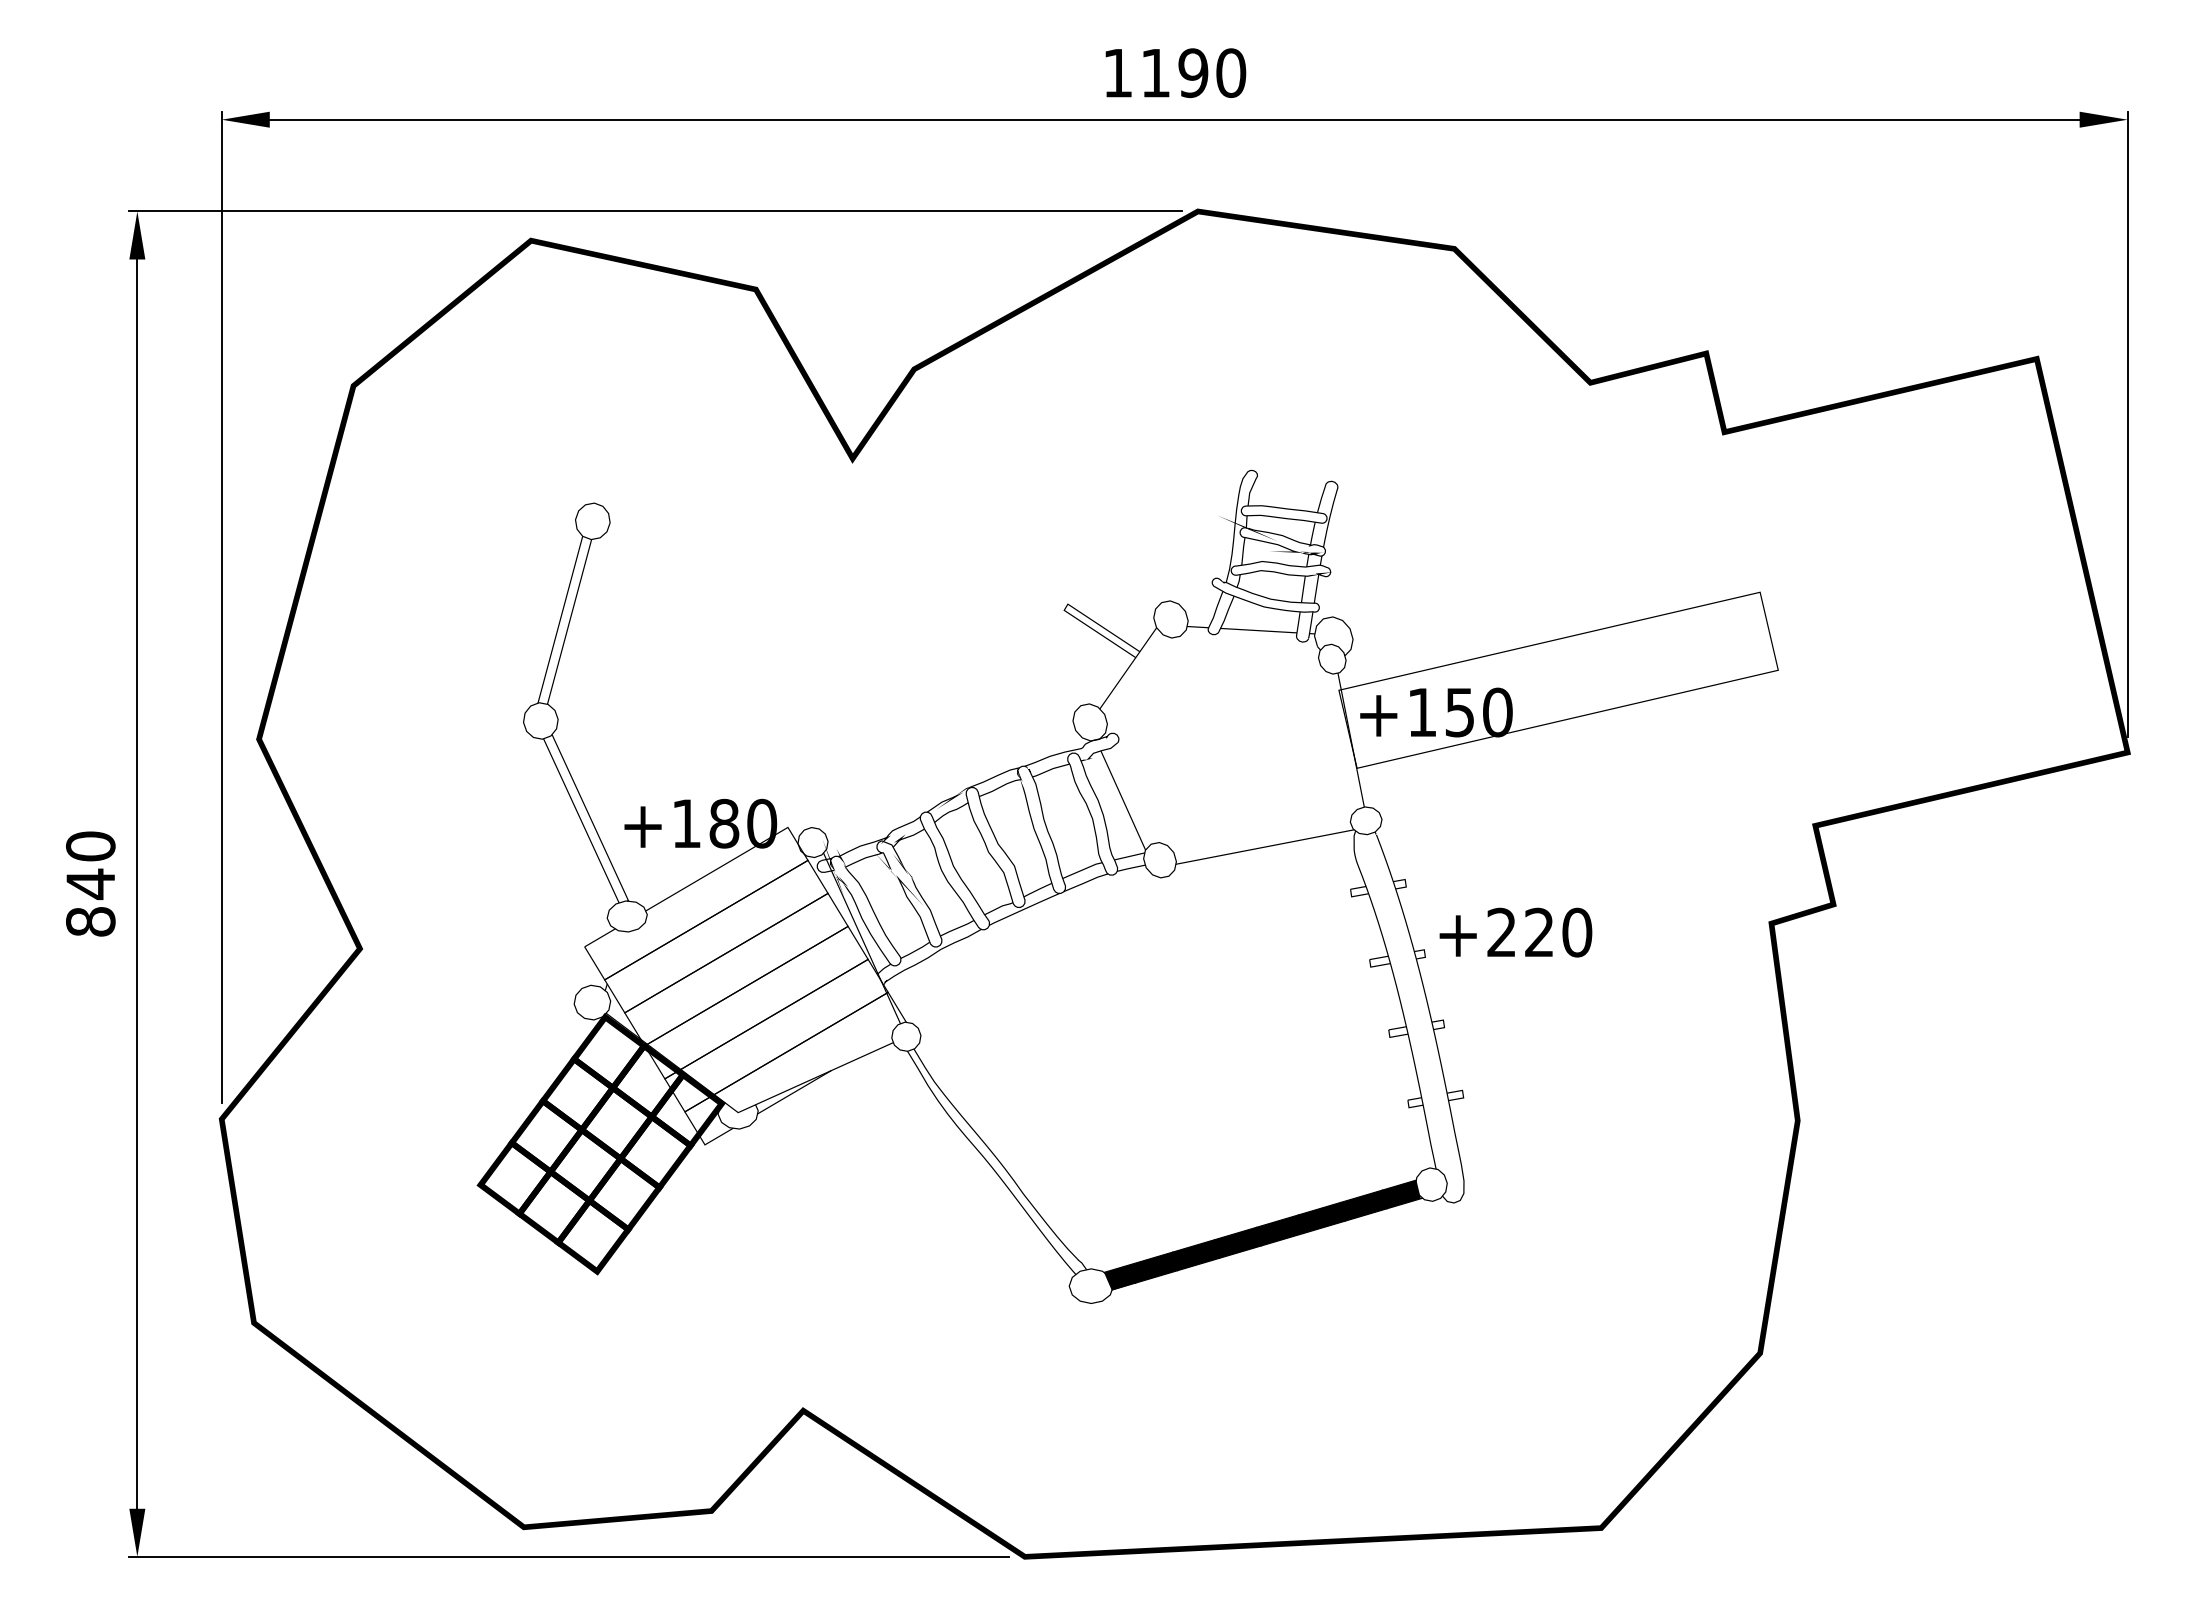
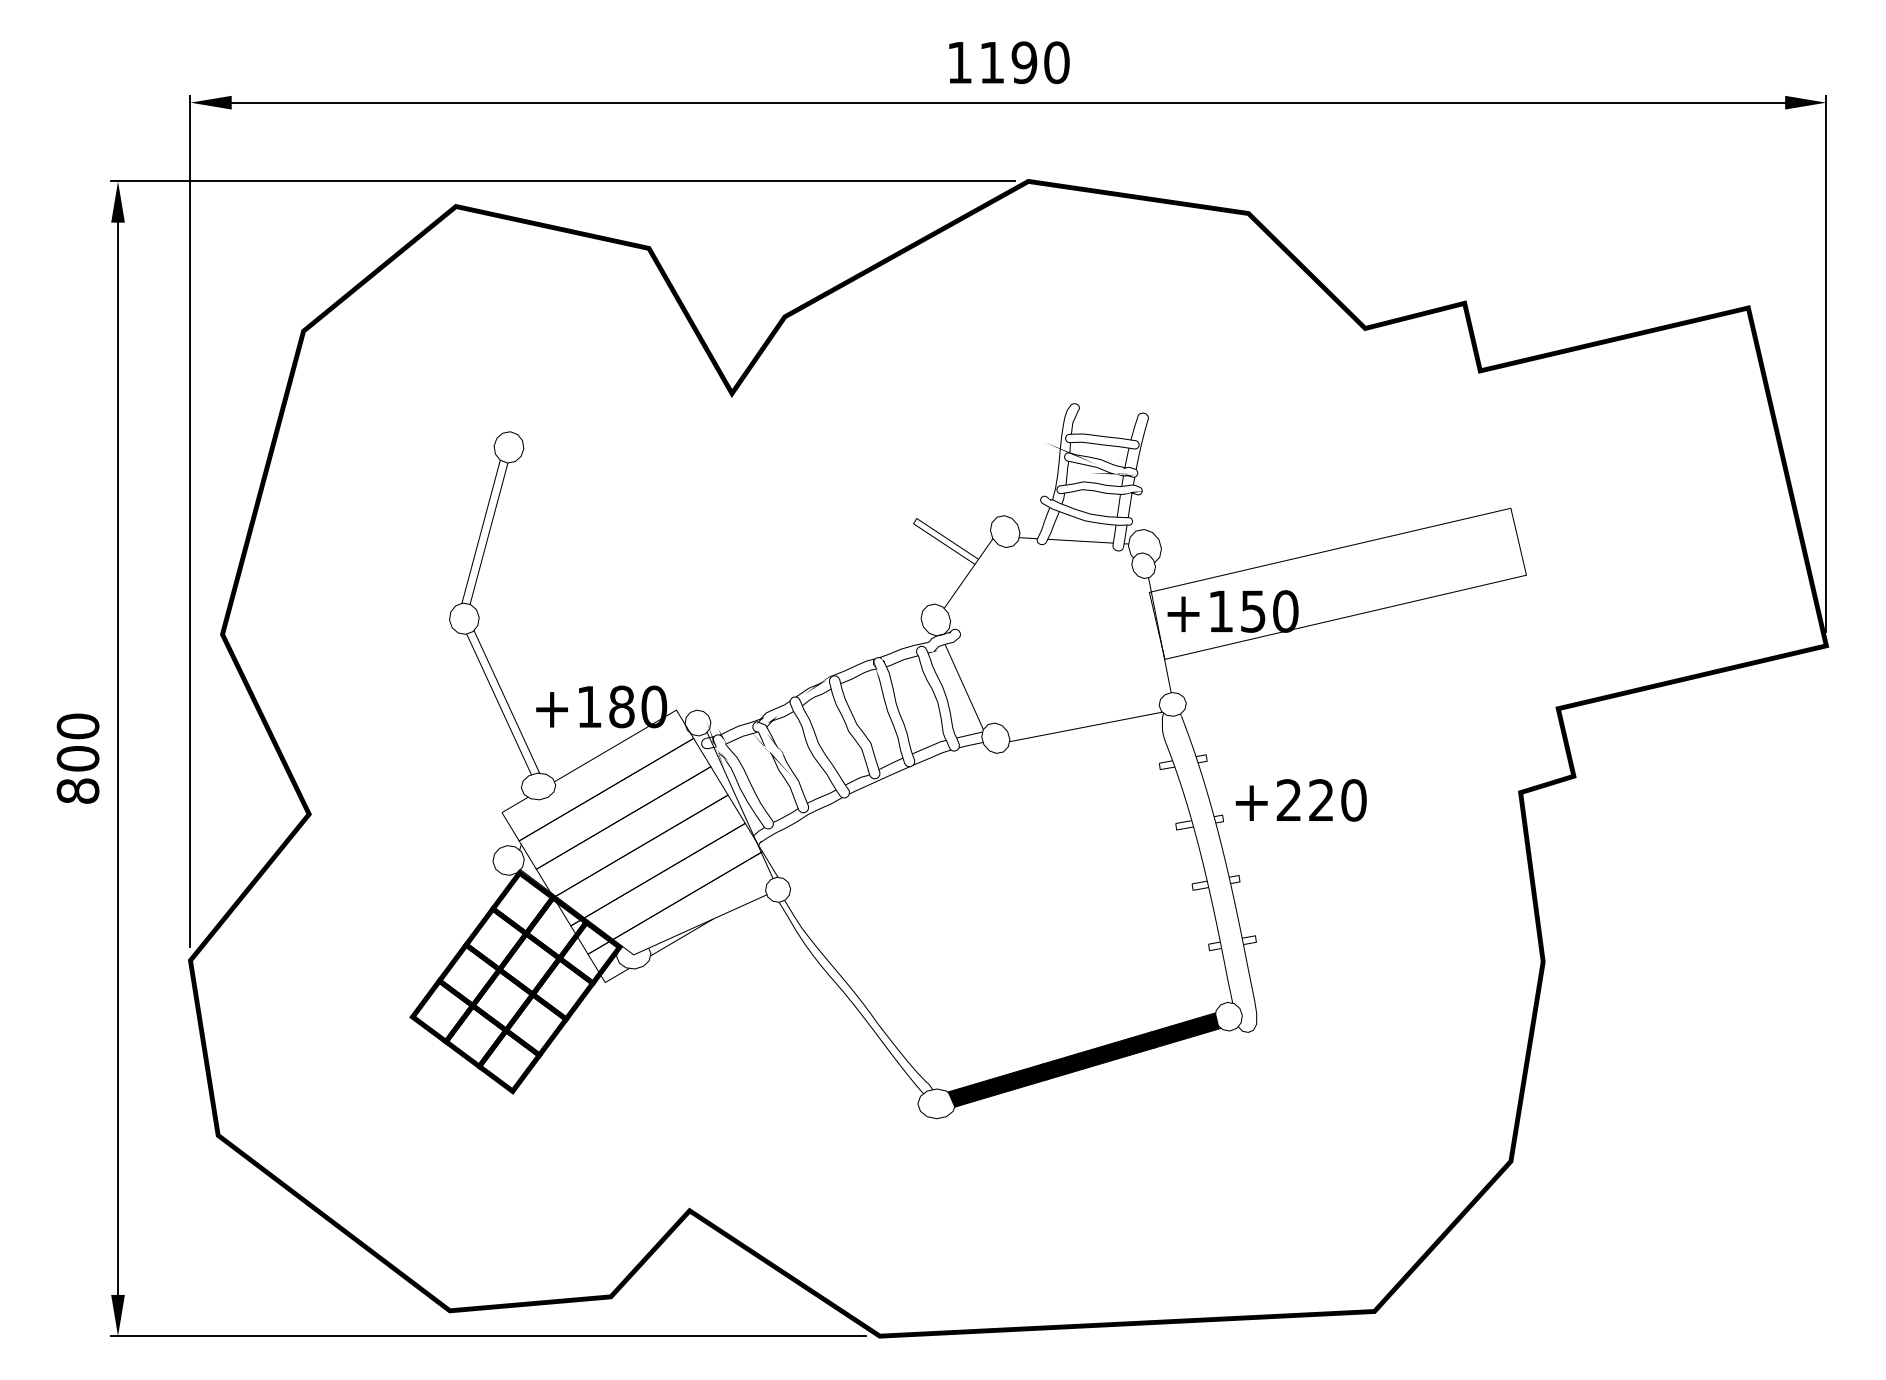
text: (90, 884) -> (77, 759), 840 -> 800

